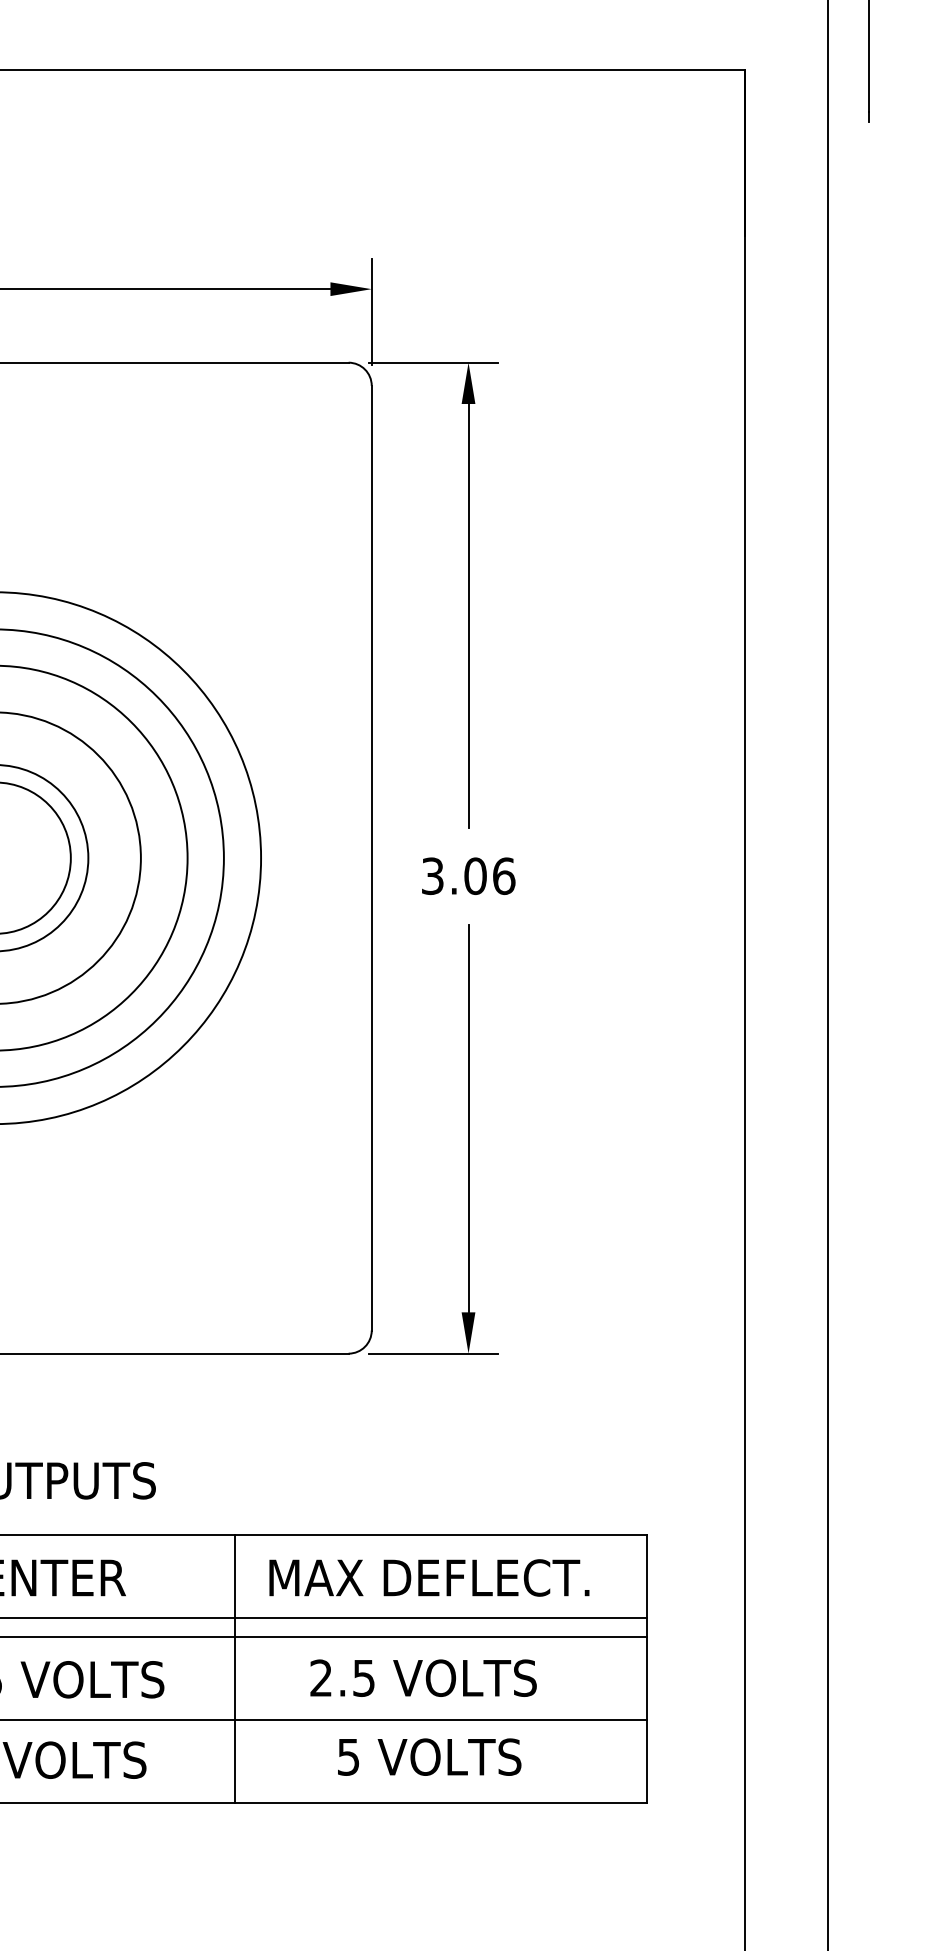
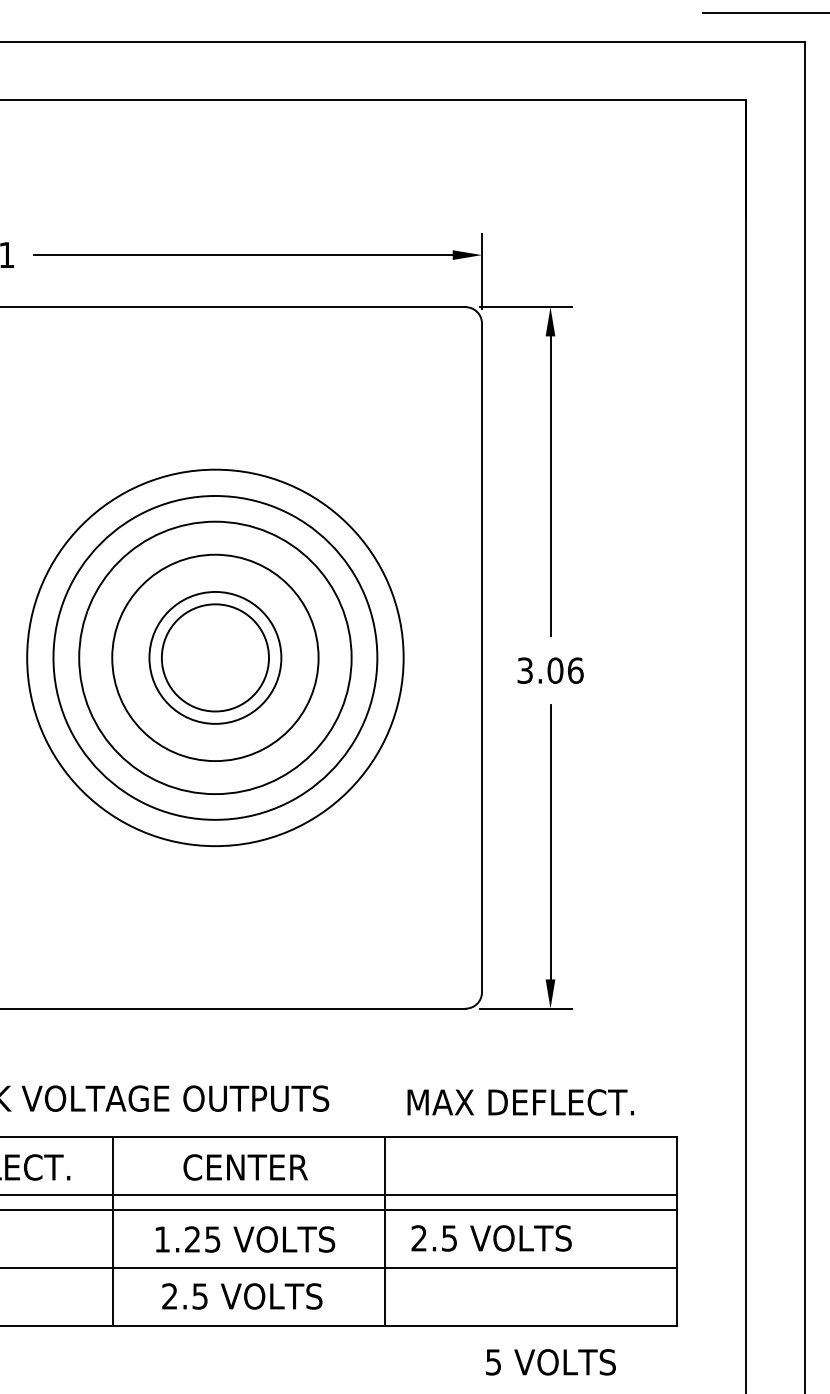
text: (428, 1578) -> (520, 1102), moved
text: (423, 1678) -> (491, 1238), moved
text: (428, 1757) -> (550, 1362), moved

